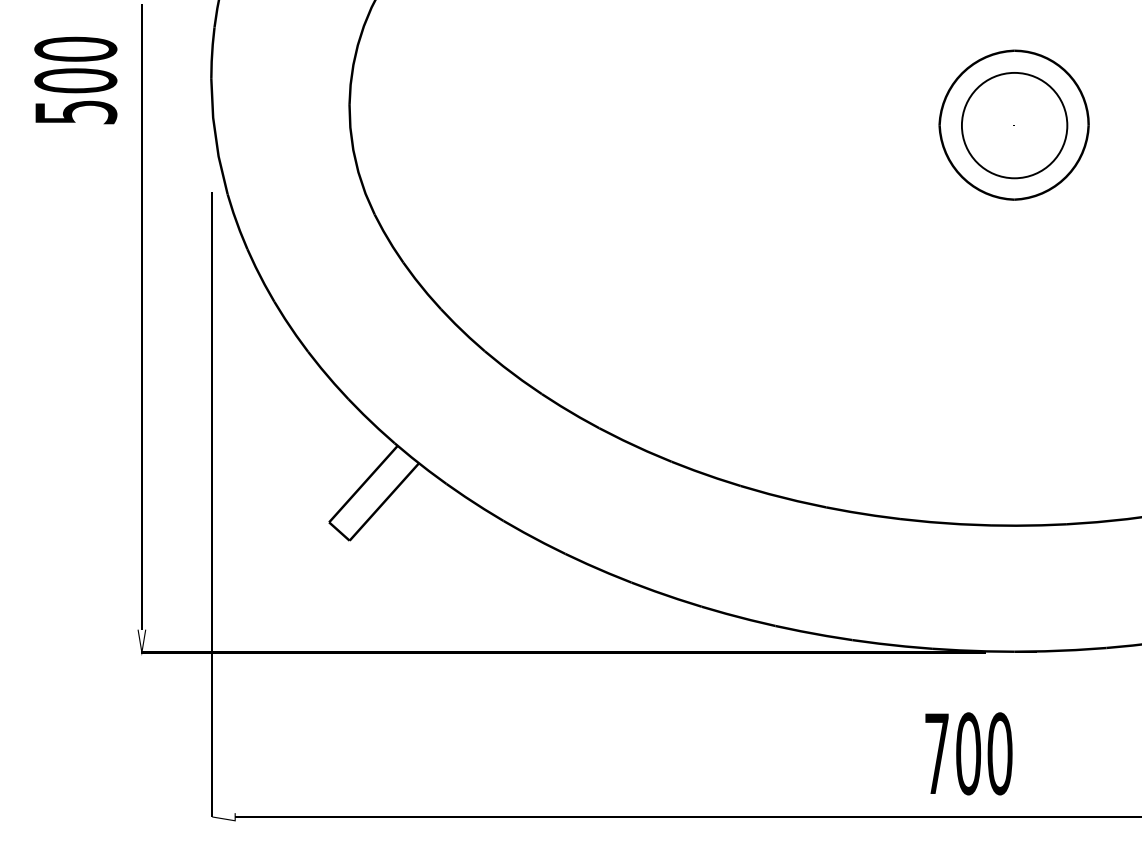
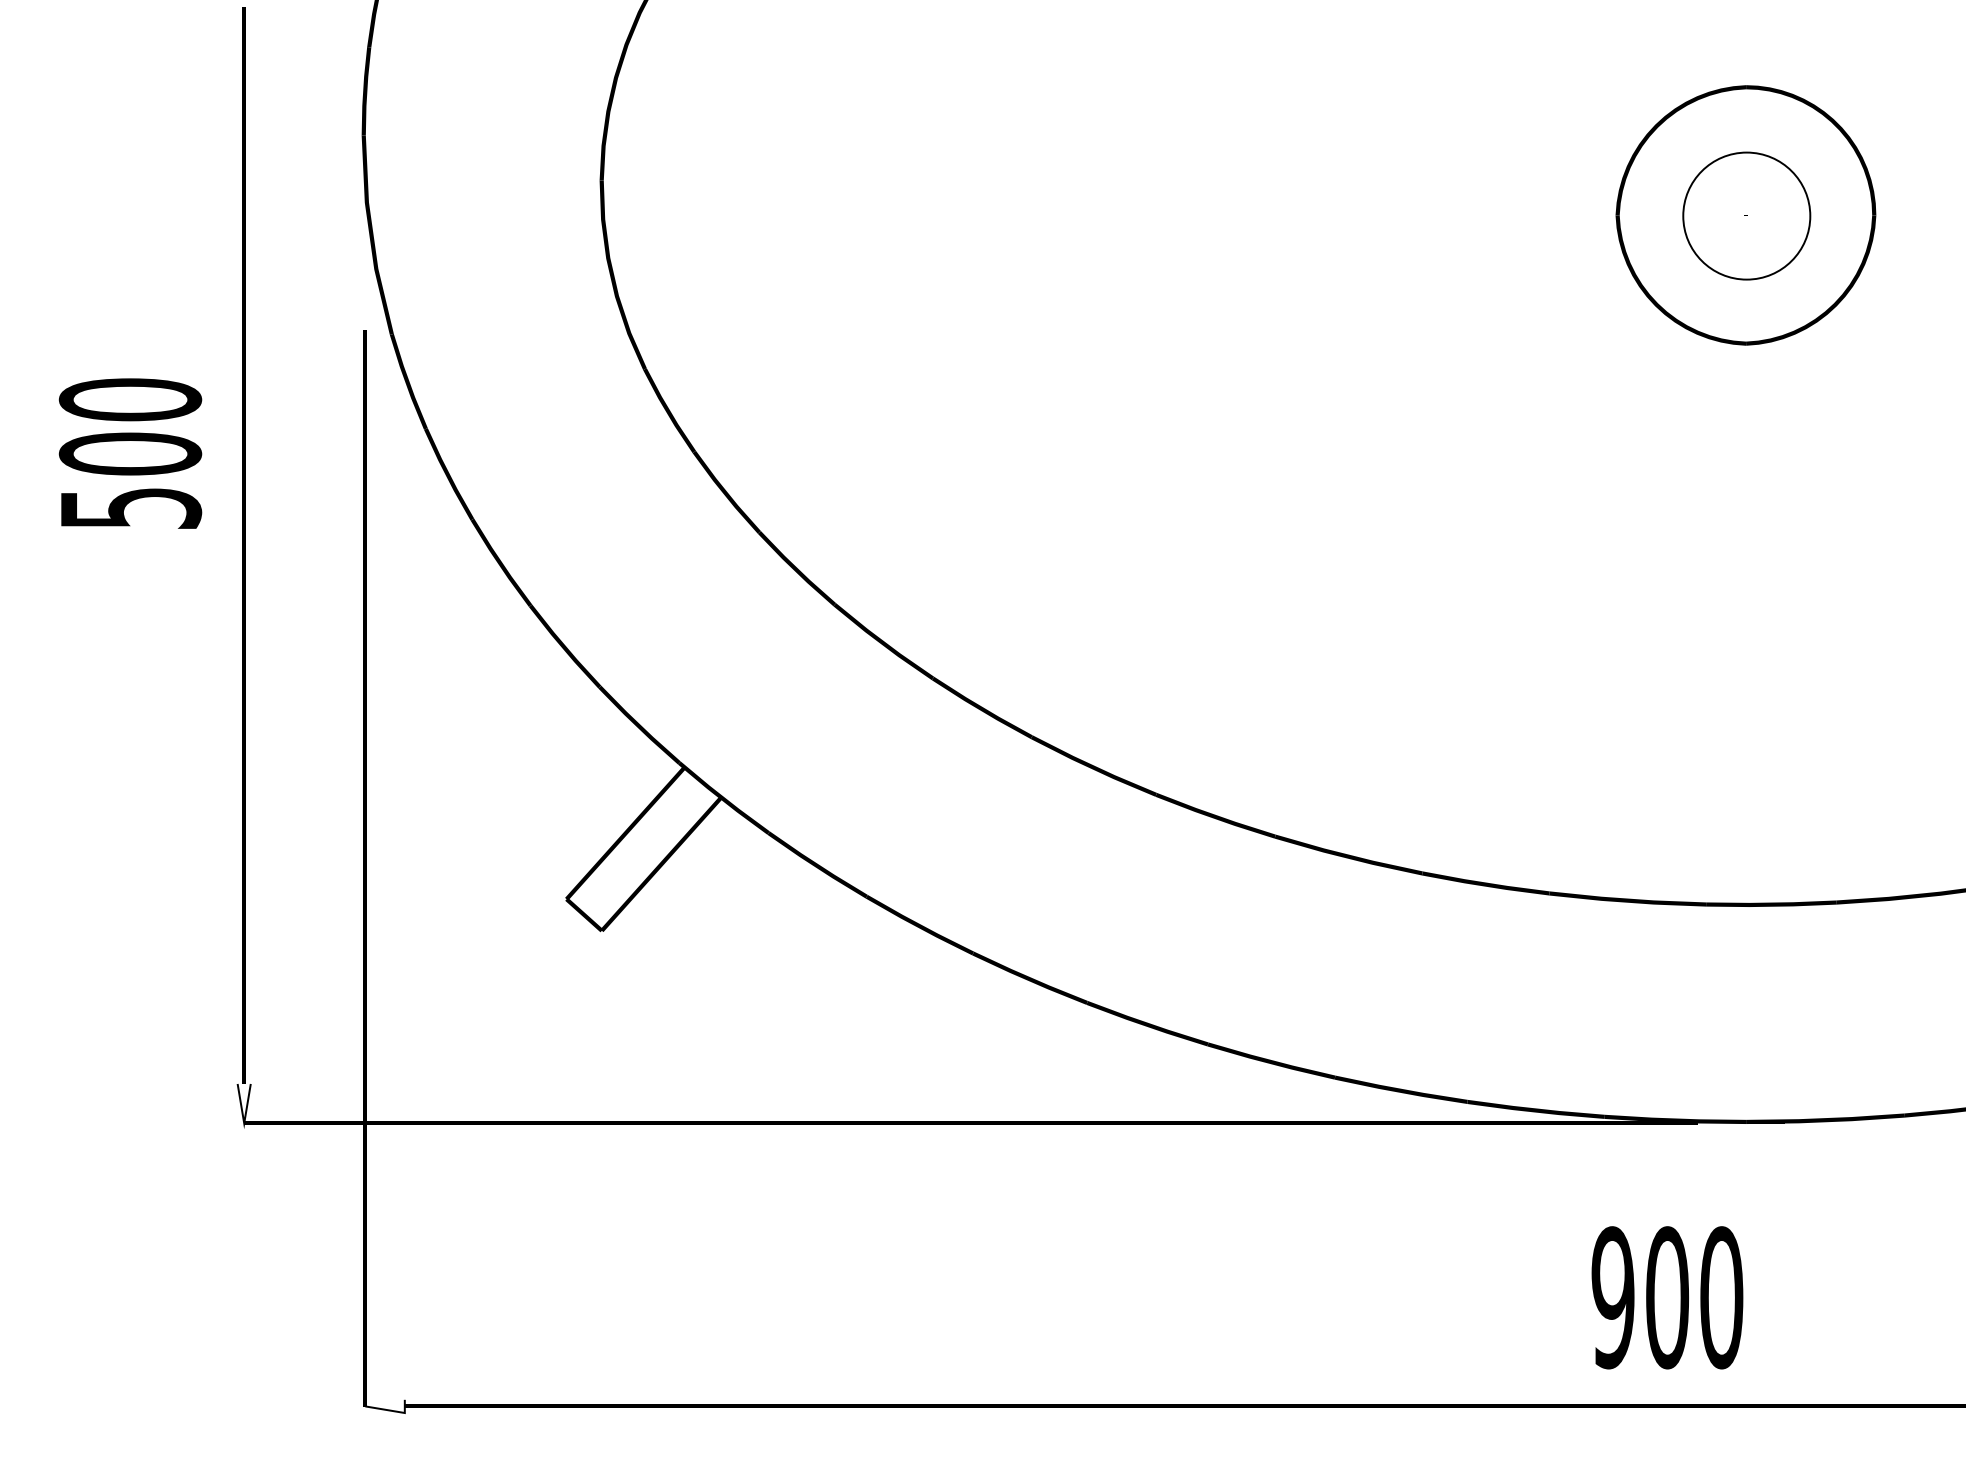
text: (75, 80) -> (129, 453), moved
circle: (1014, 125) -> (1746, 215), size x0.7
text: (936, 753) -> (1612, 1297), 700 -> 900

